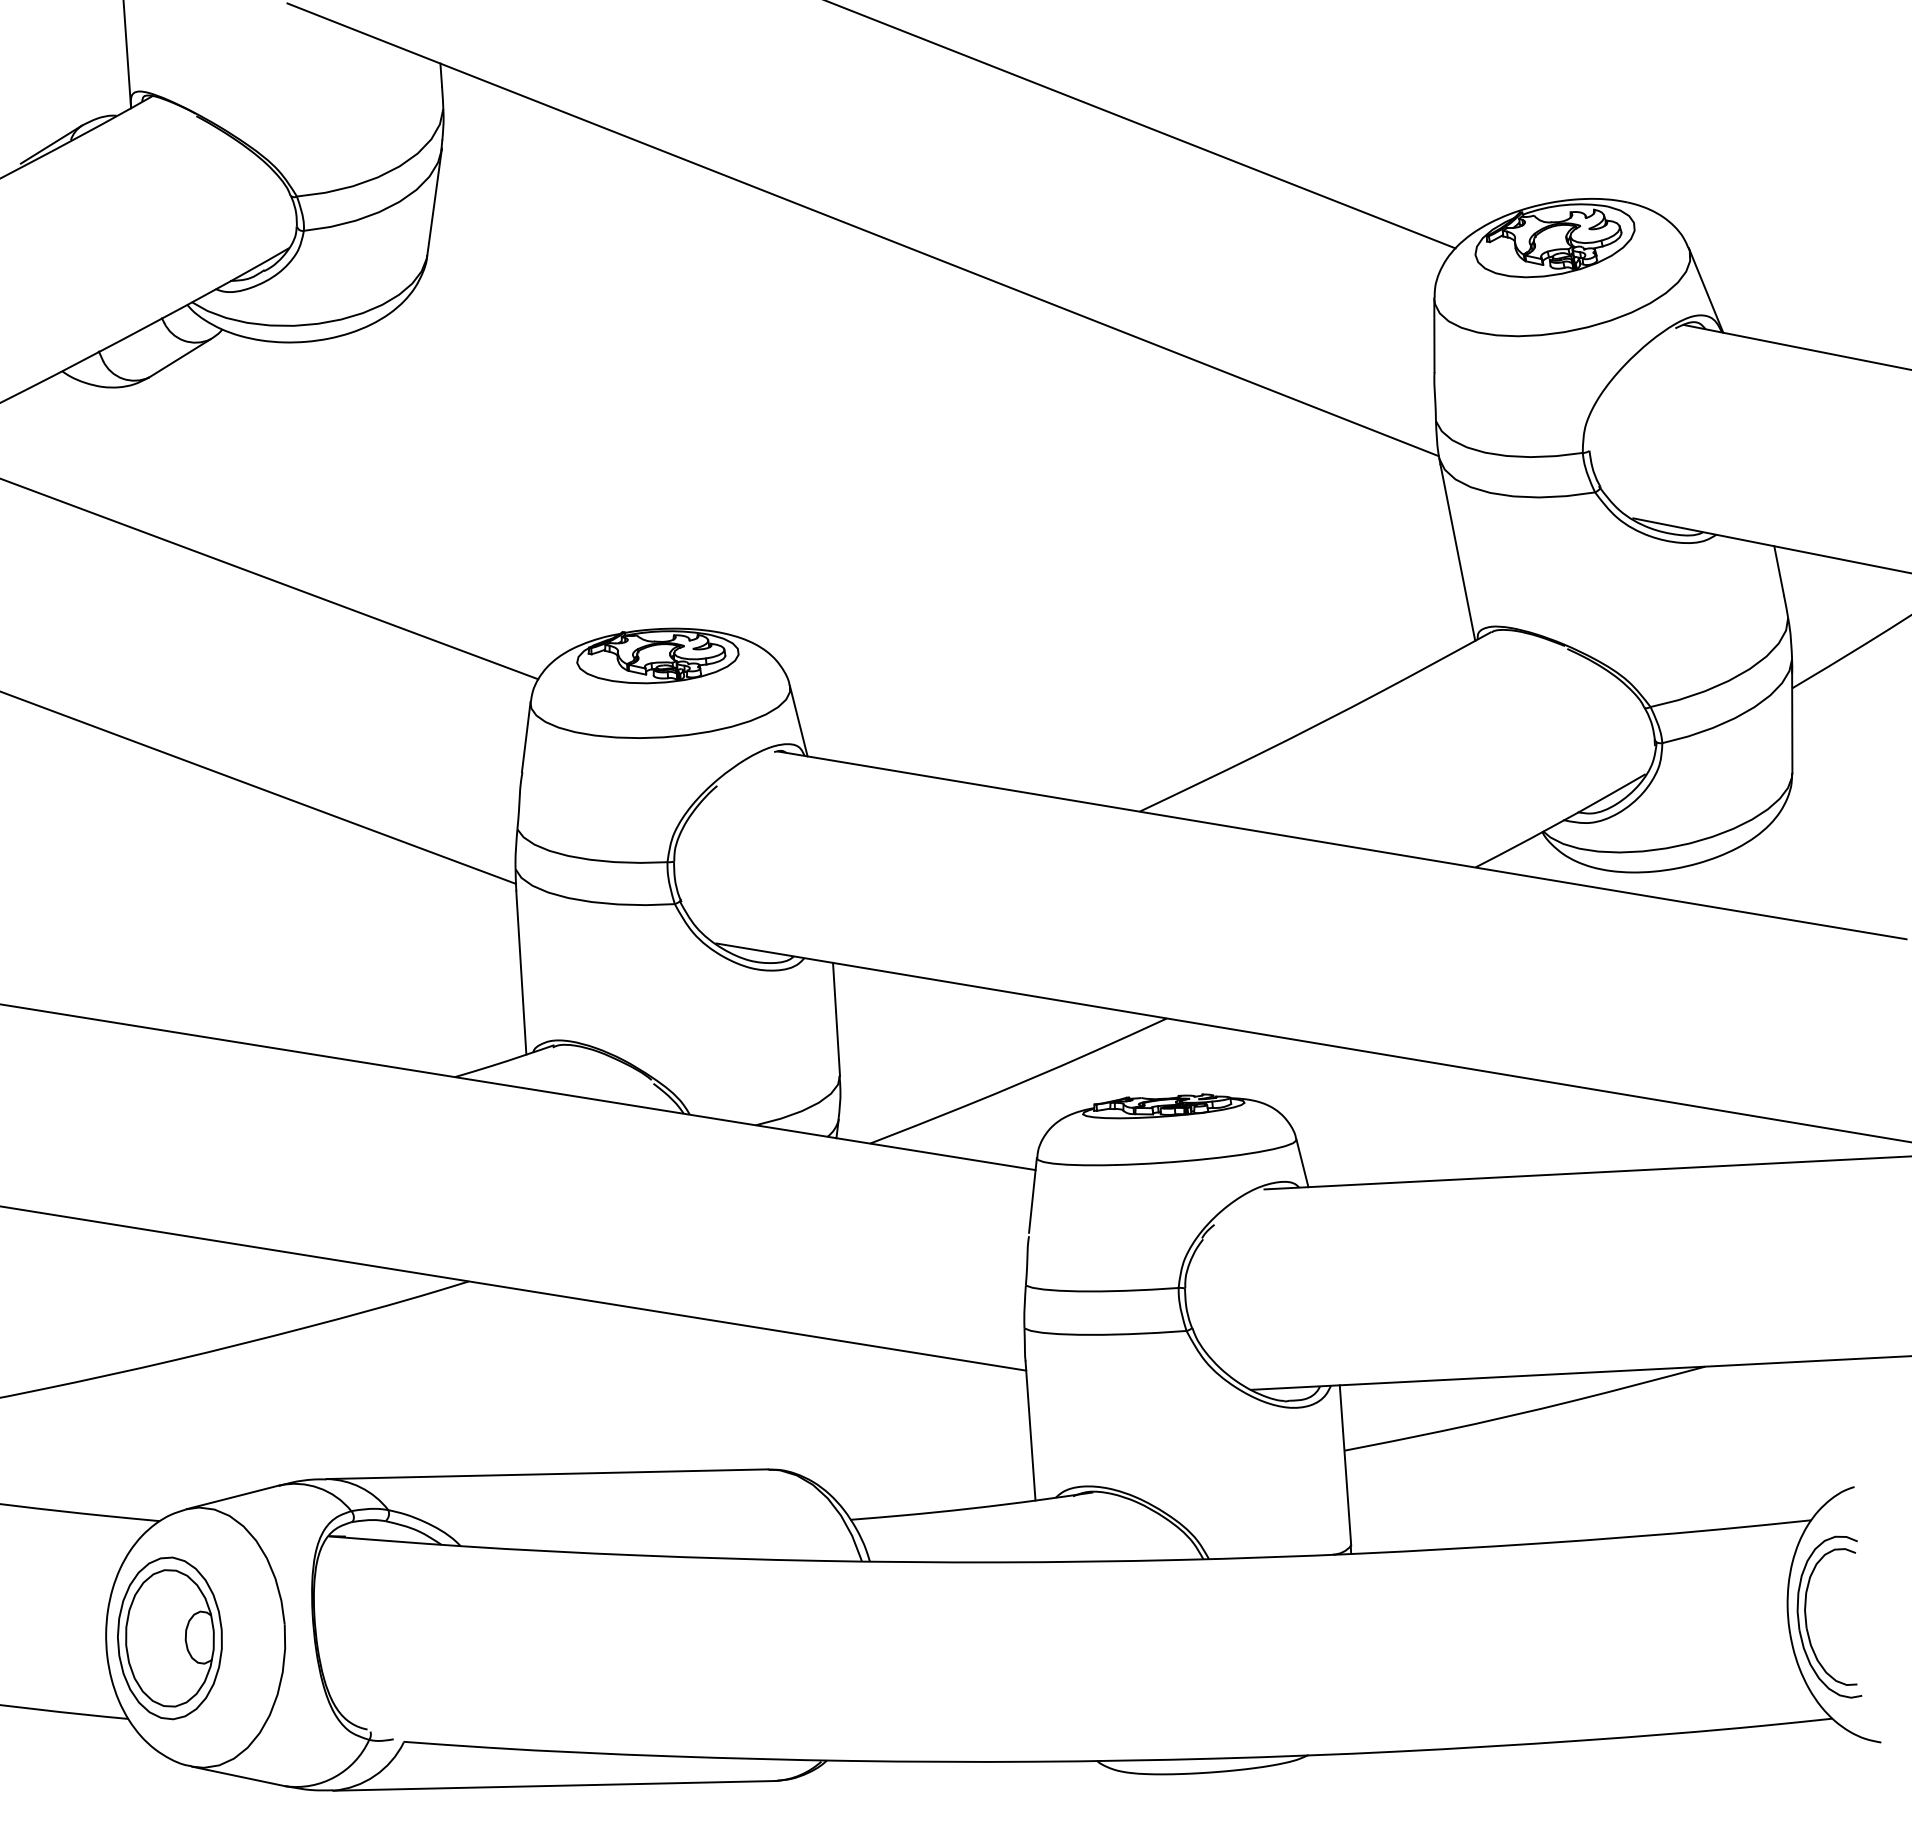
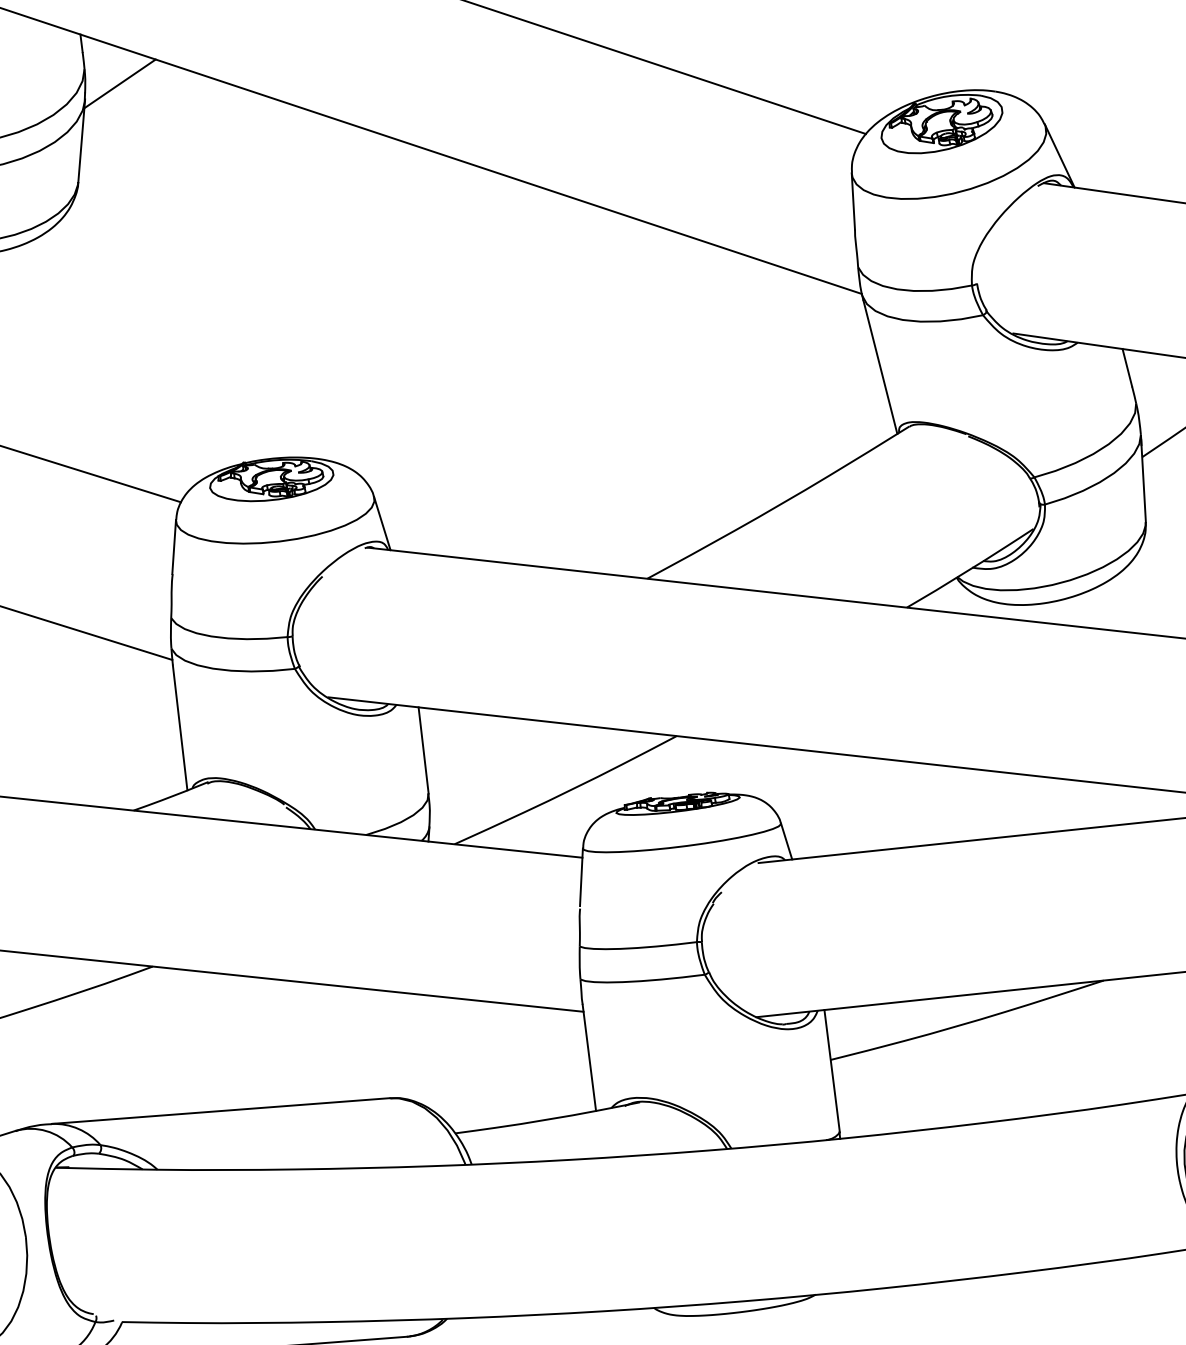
line: (488, 130) -> (120, 83), added

